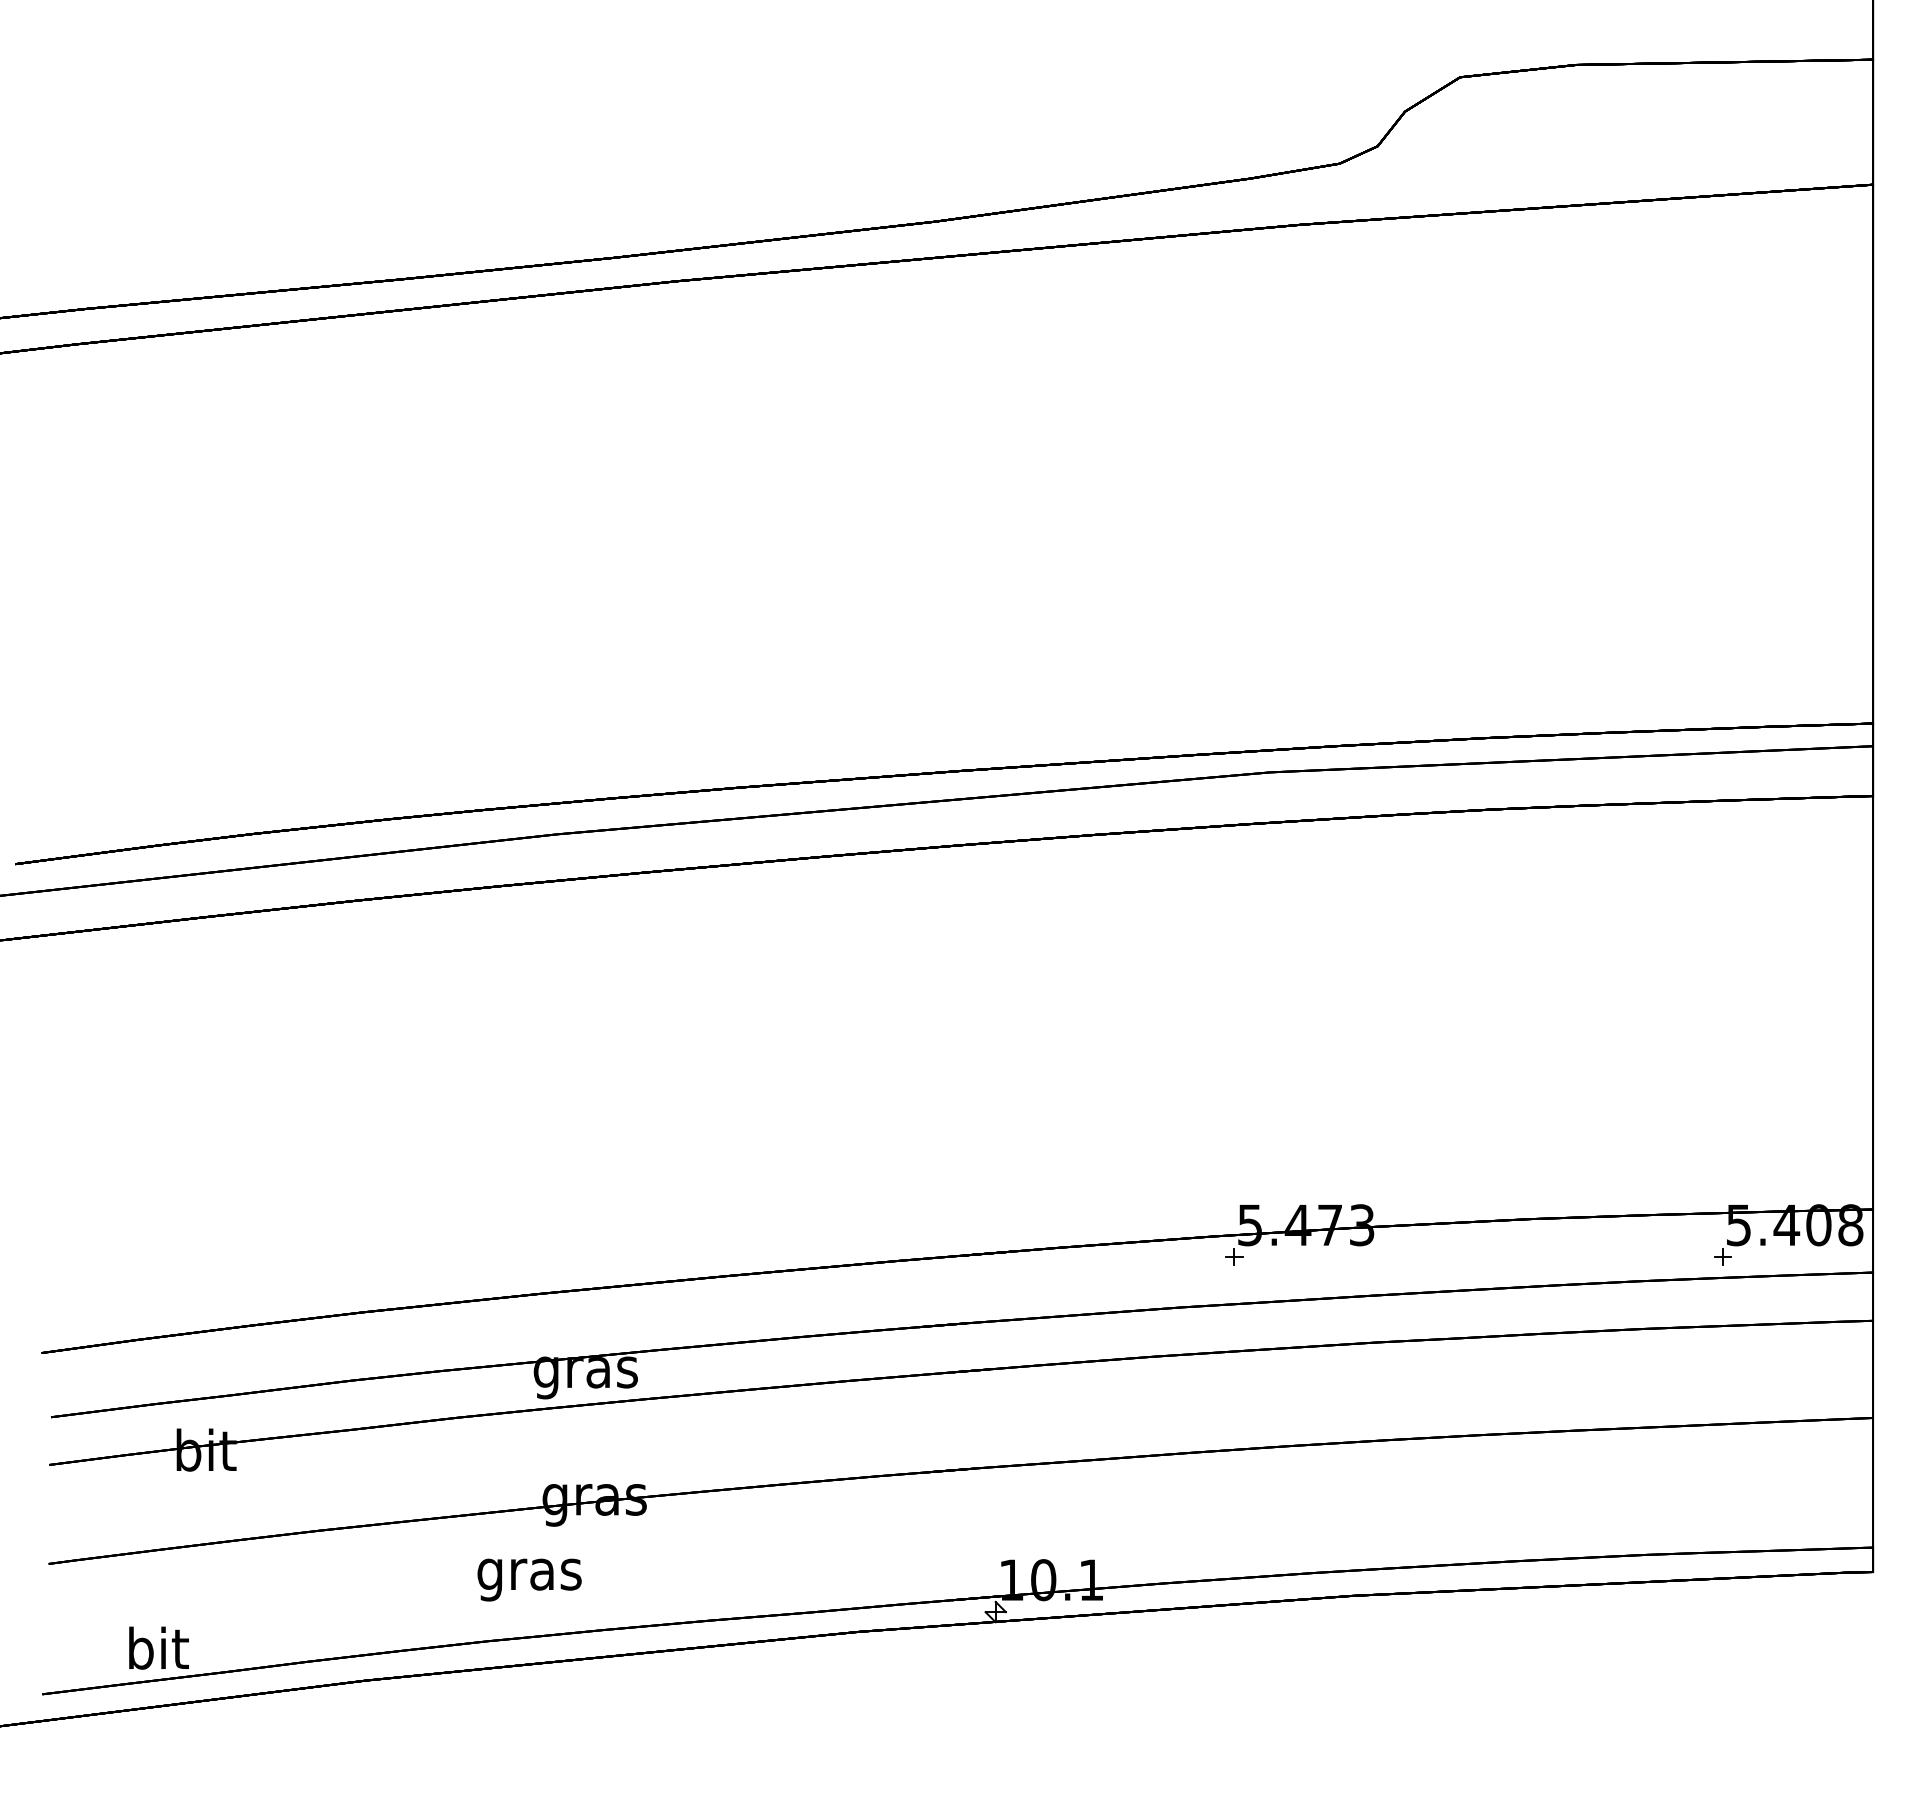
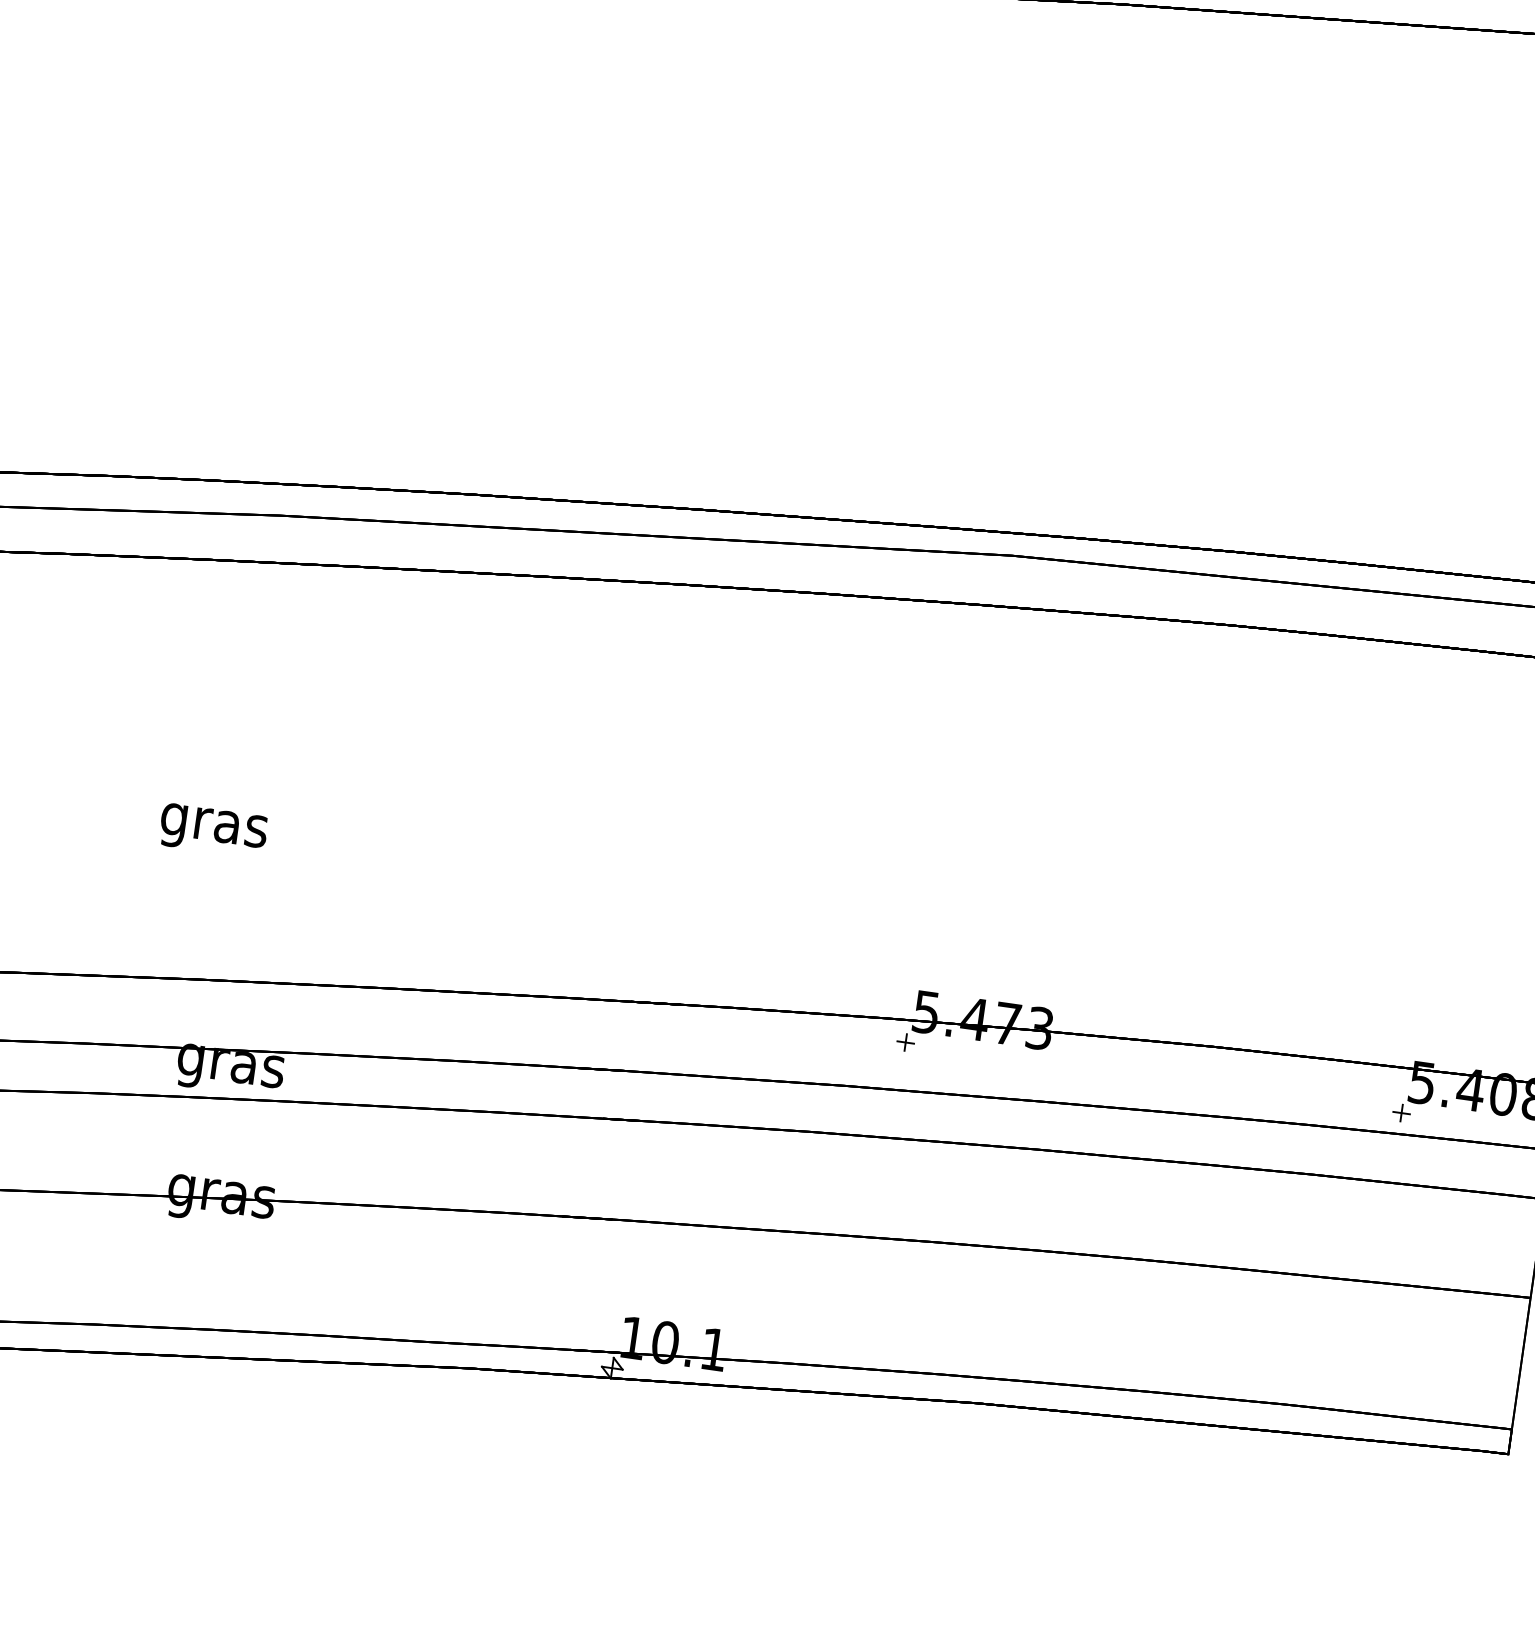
text: (529, 1579) -> (213, 830), moved

